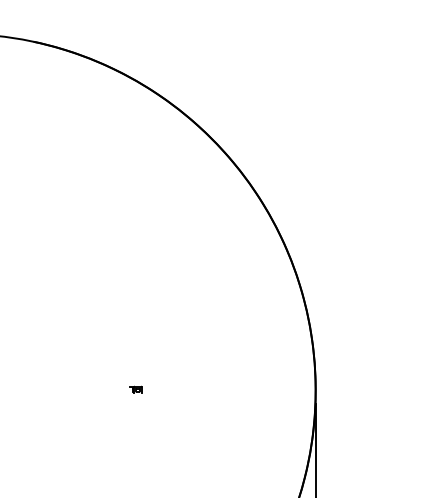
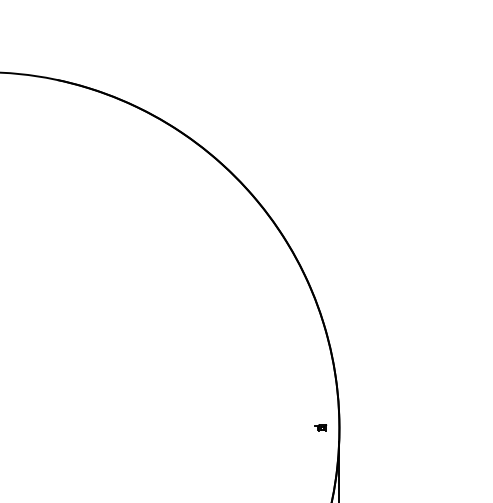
part: (135, 389) -> (320, 427), moved

